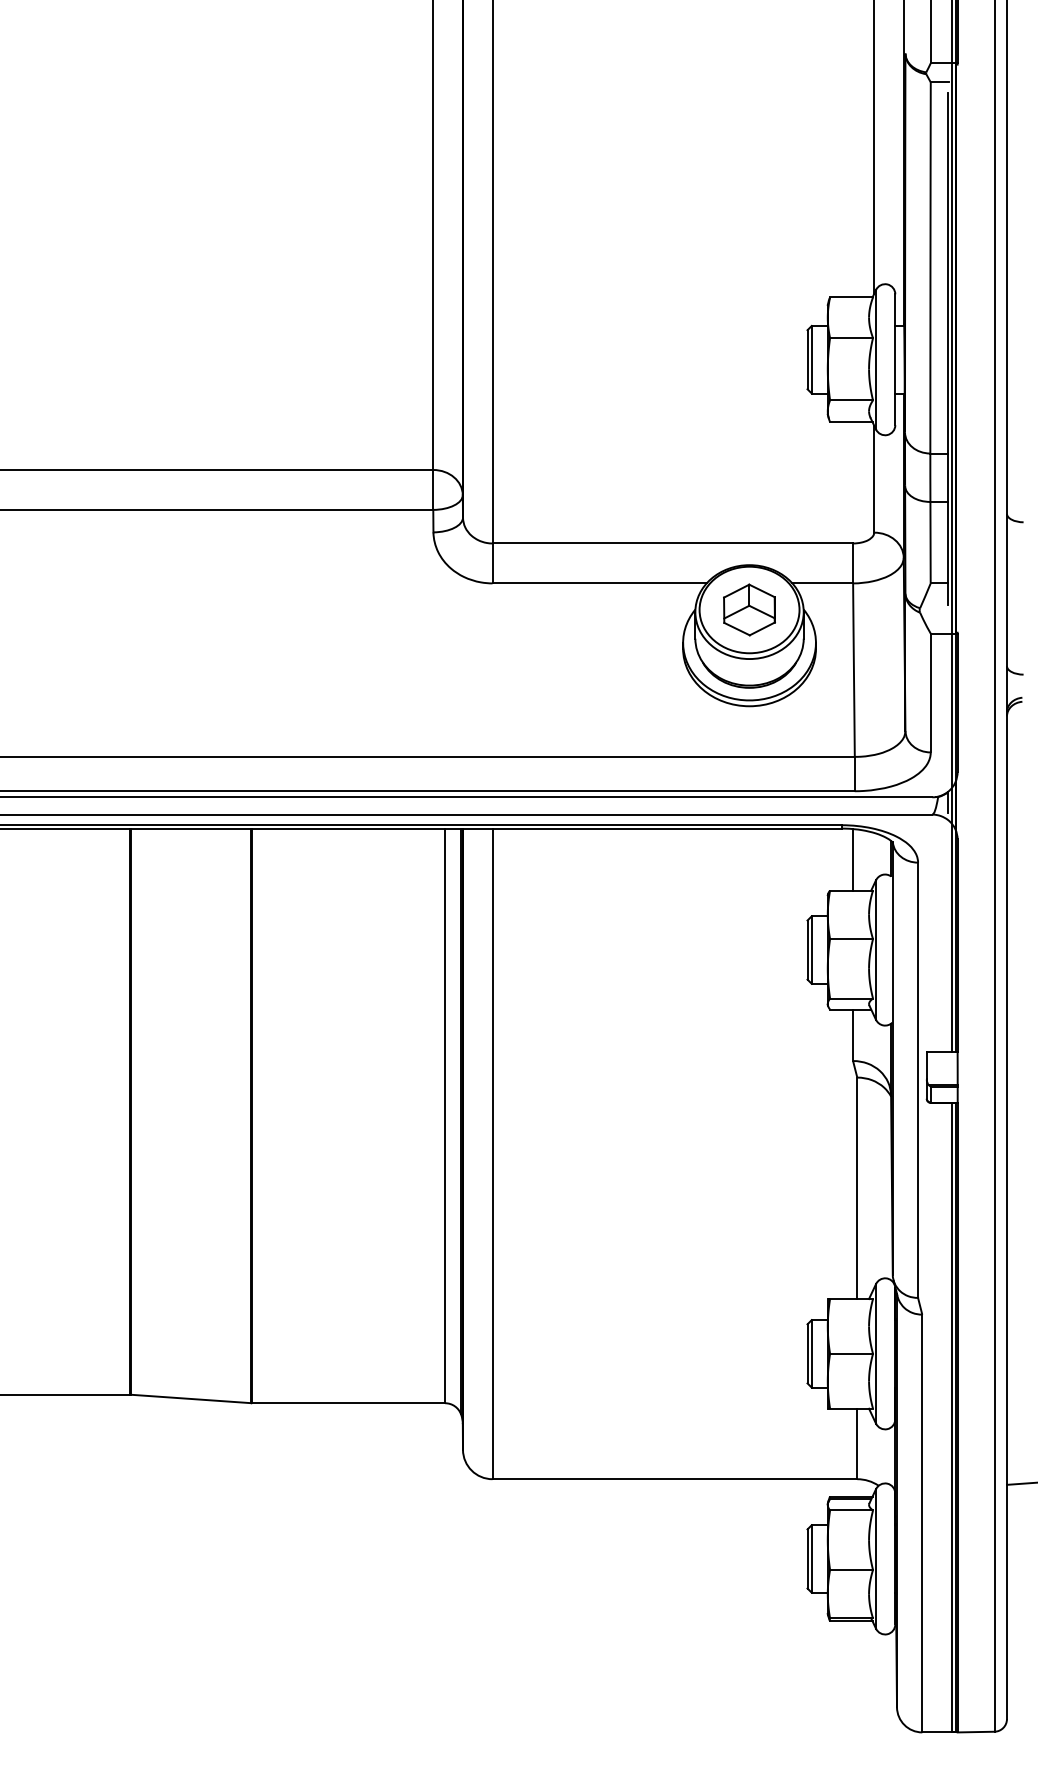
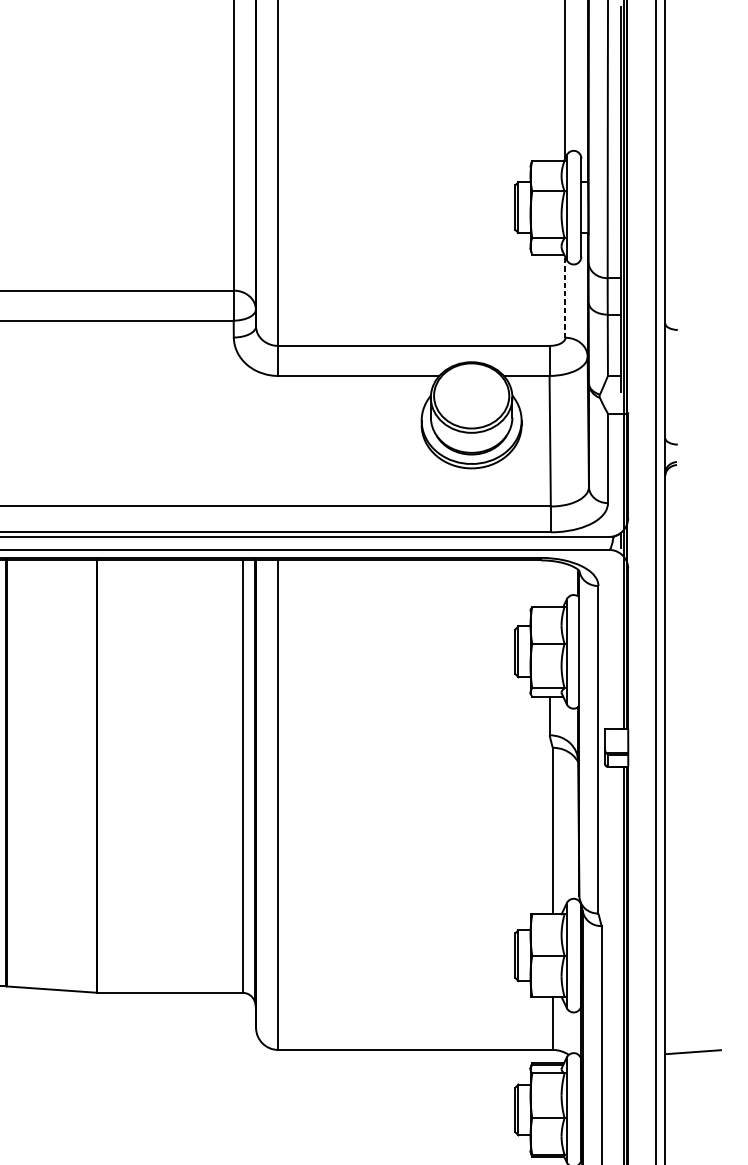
line: (874, 479) -> (565, 297), solid -> dashed
part: (749, 609) -> (471, 395), removed
line: (853, 859) -> (549, 583), removed

